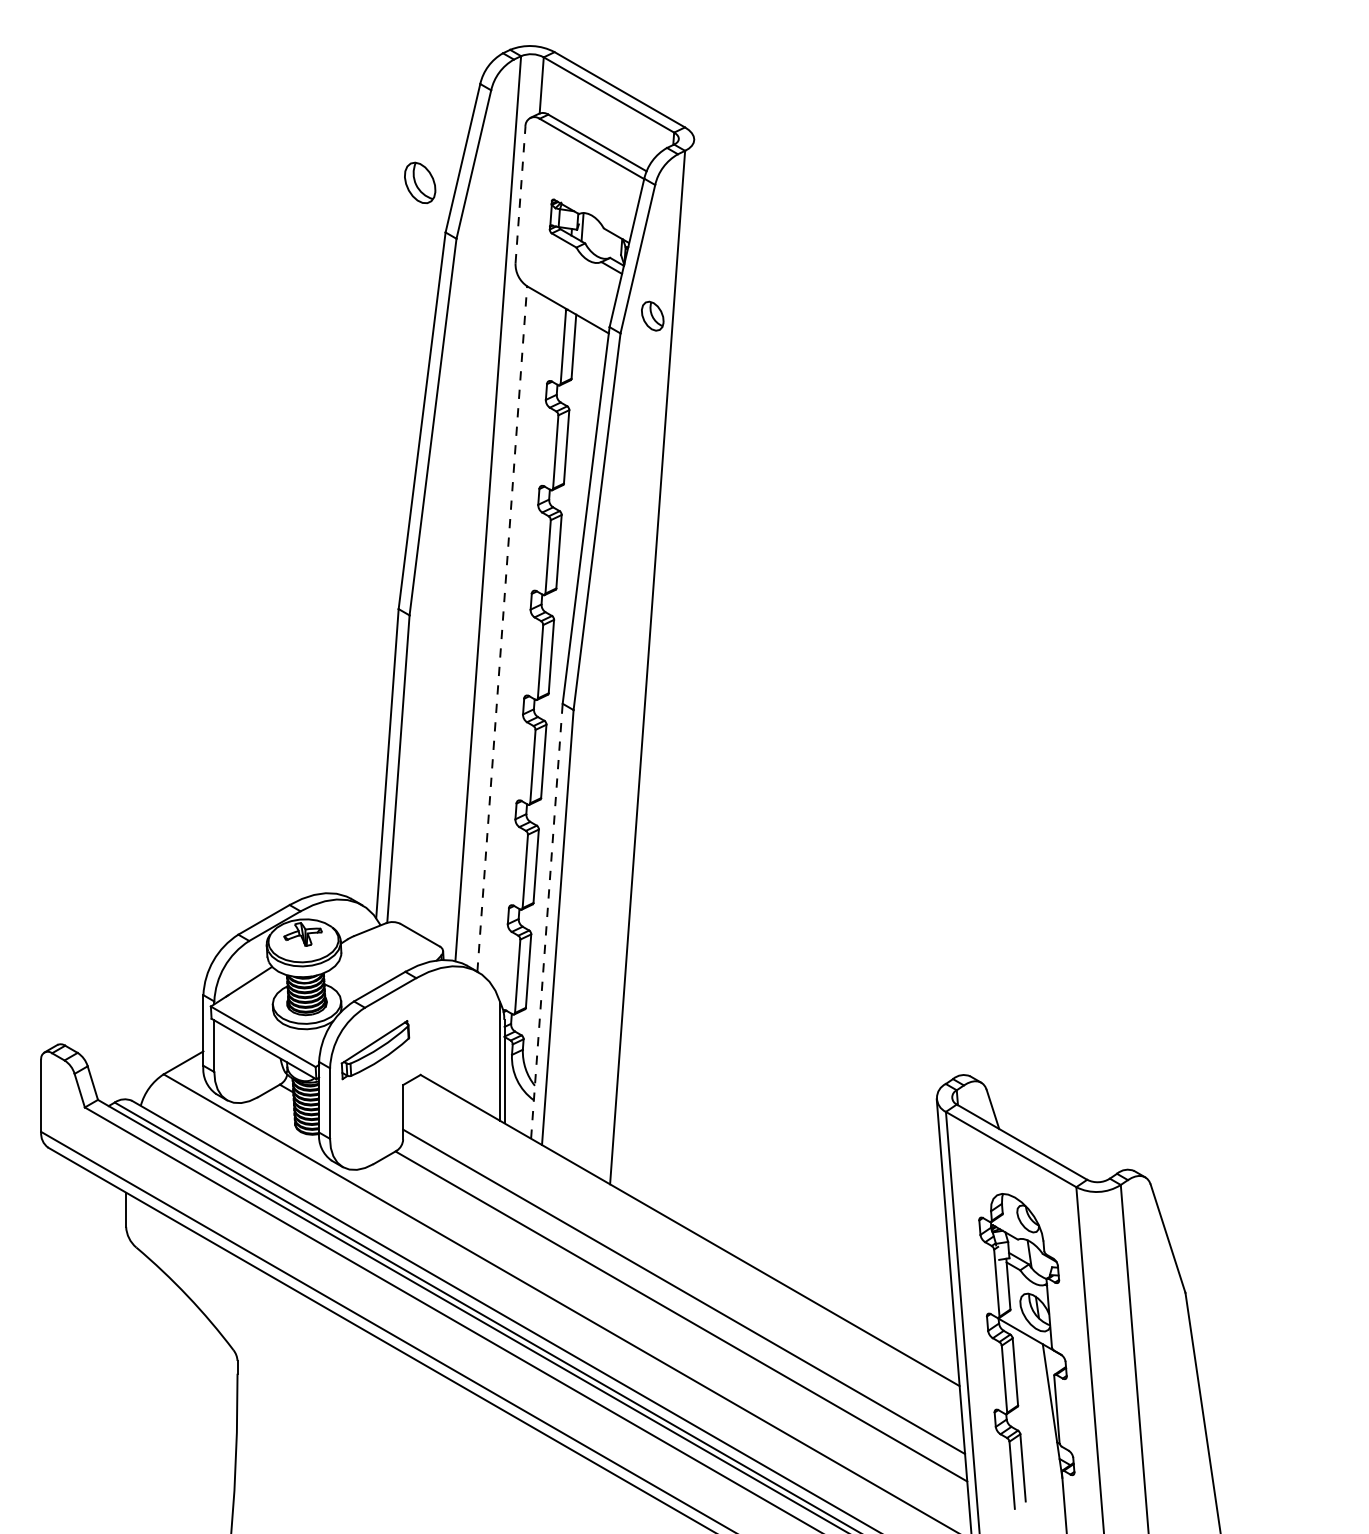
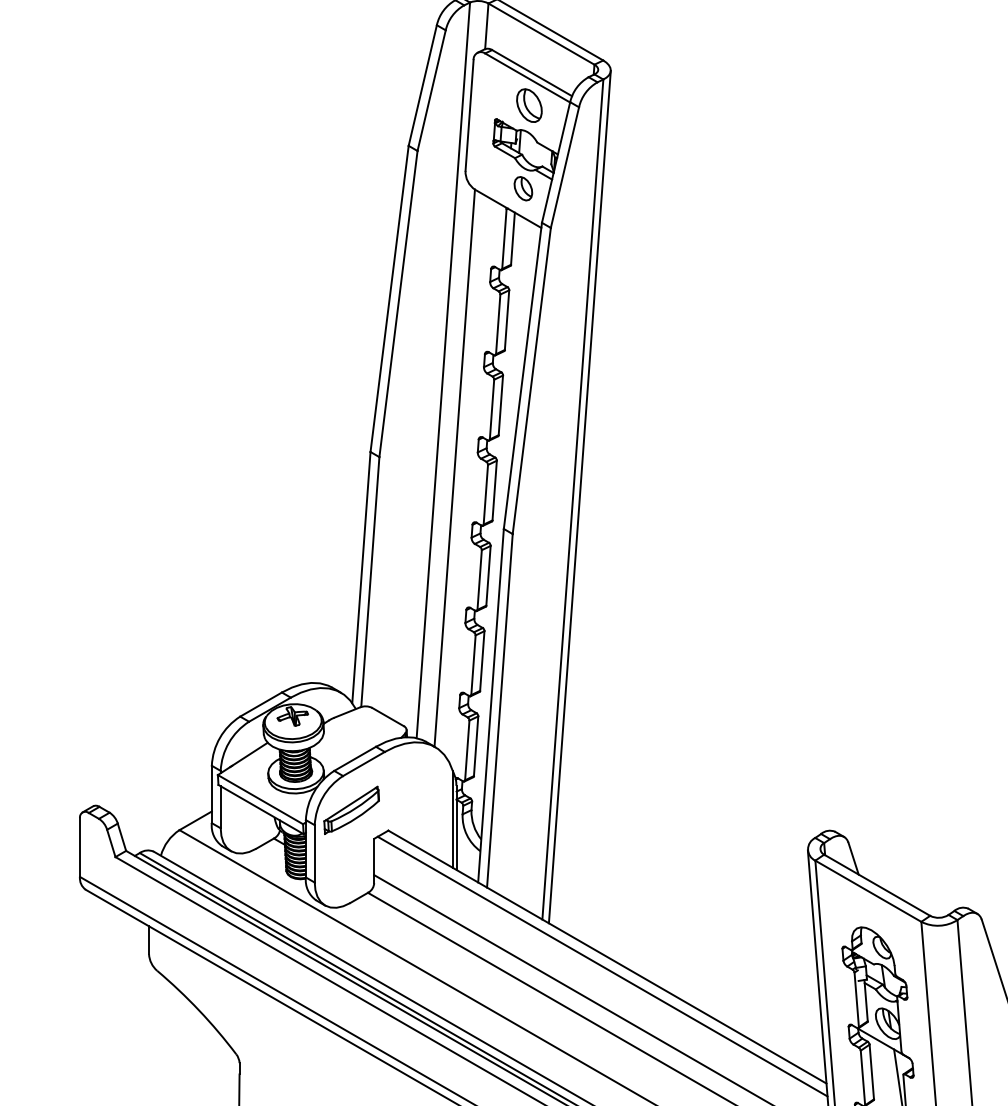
part: (420, 182) -> (529, 105), moved
line: (520, 194) -> (469, 115), dashed -> solid
part: (652, 315) -> (523, 188), moved
line: (502, 628) -> (454, 467), dashed -> solid
line: (656, 664) -> (580, 497), added
line: (546, 920) -> (490, 705), dashed -> solid
line: (683, 1241) -> (602, 966), added

